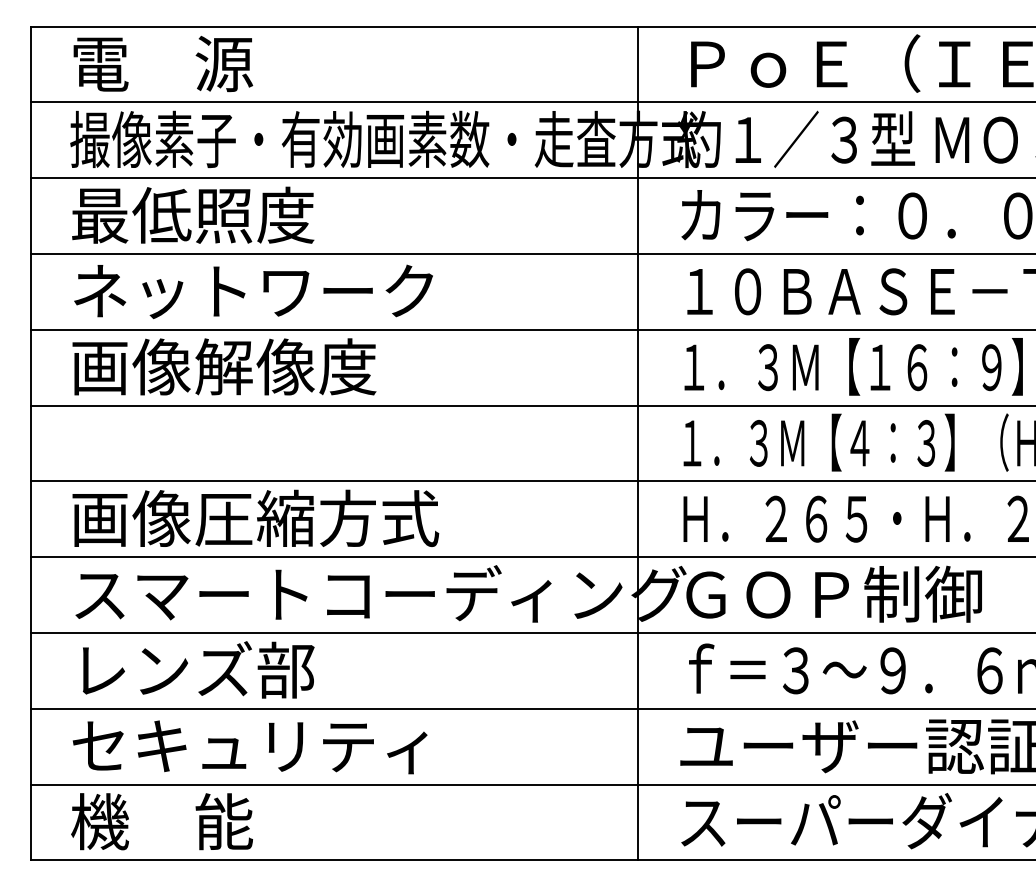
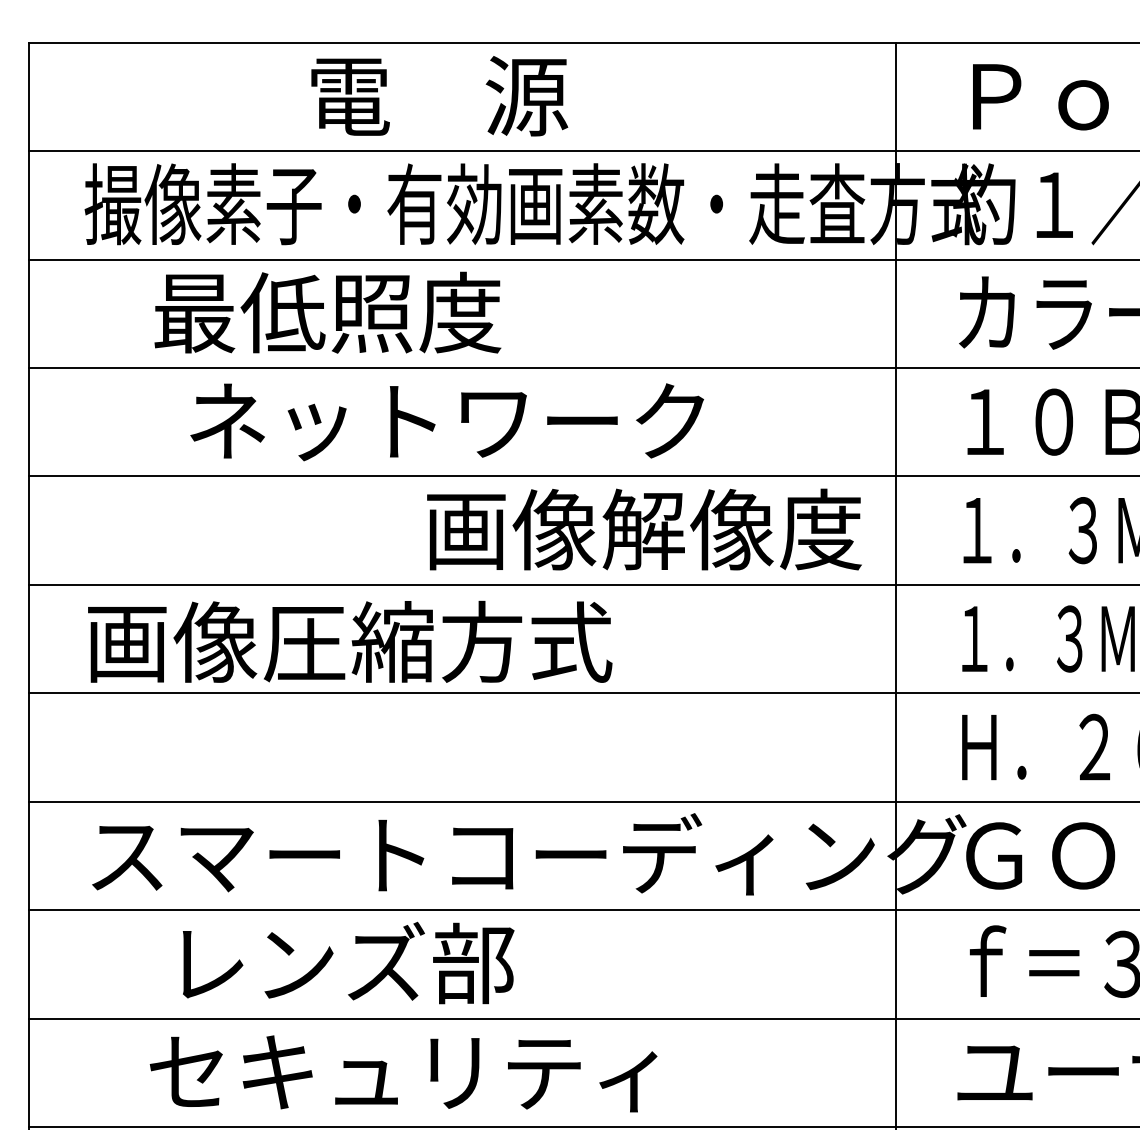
text: (163, 64) -> (439, 96), moved
text: (193, 214) -> (328, 311), moved
text: (253, 291) -> (447, 421), moved
text: (224, 366) -> (644, 529), moved
text: (255, 517) -> (349, 640), moved
text: (198, 669) -> (348, 962), moved
text: (249, 747) -> (402, 1074), moved

